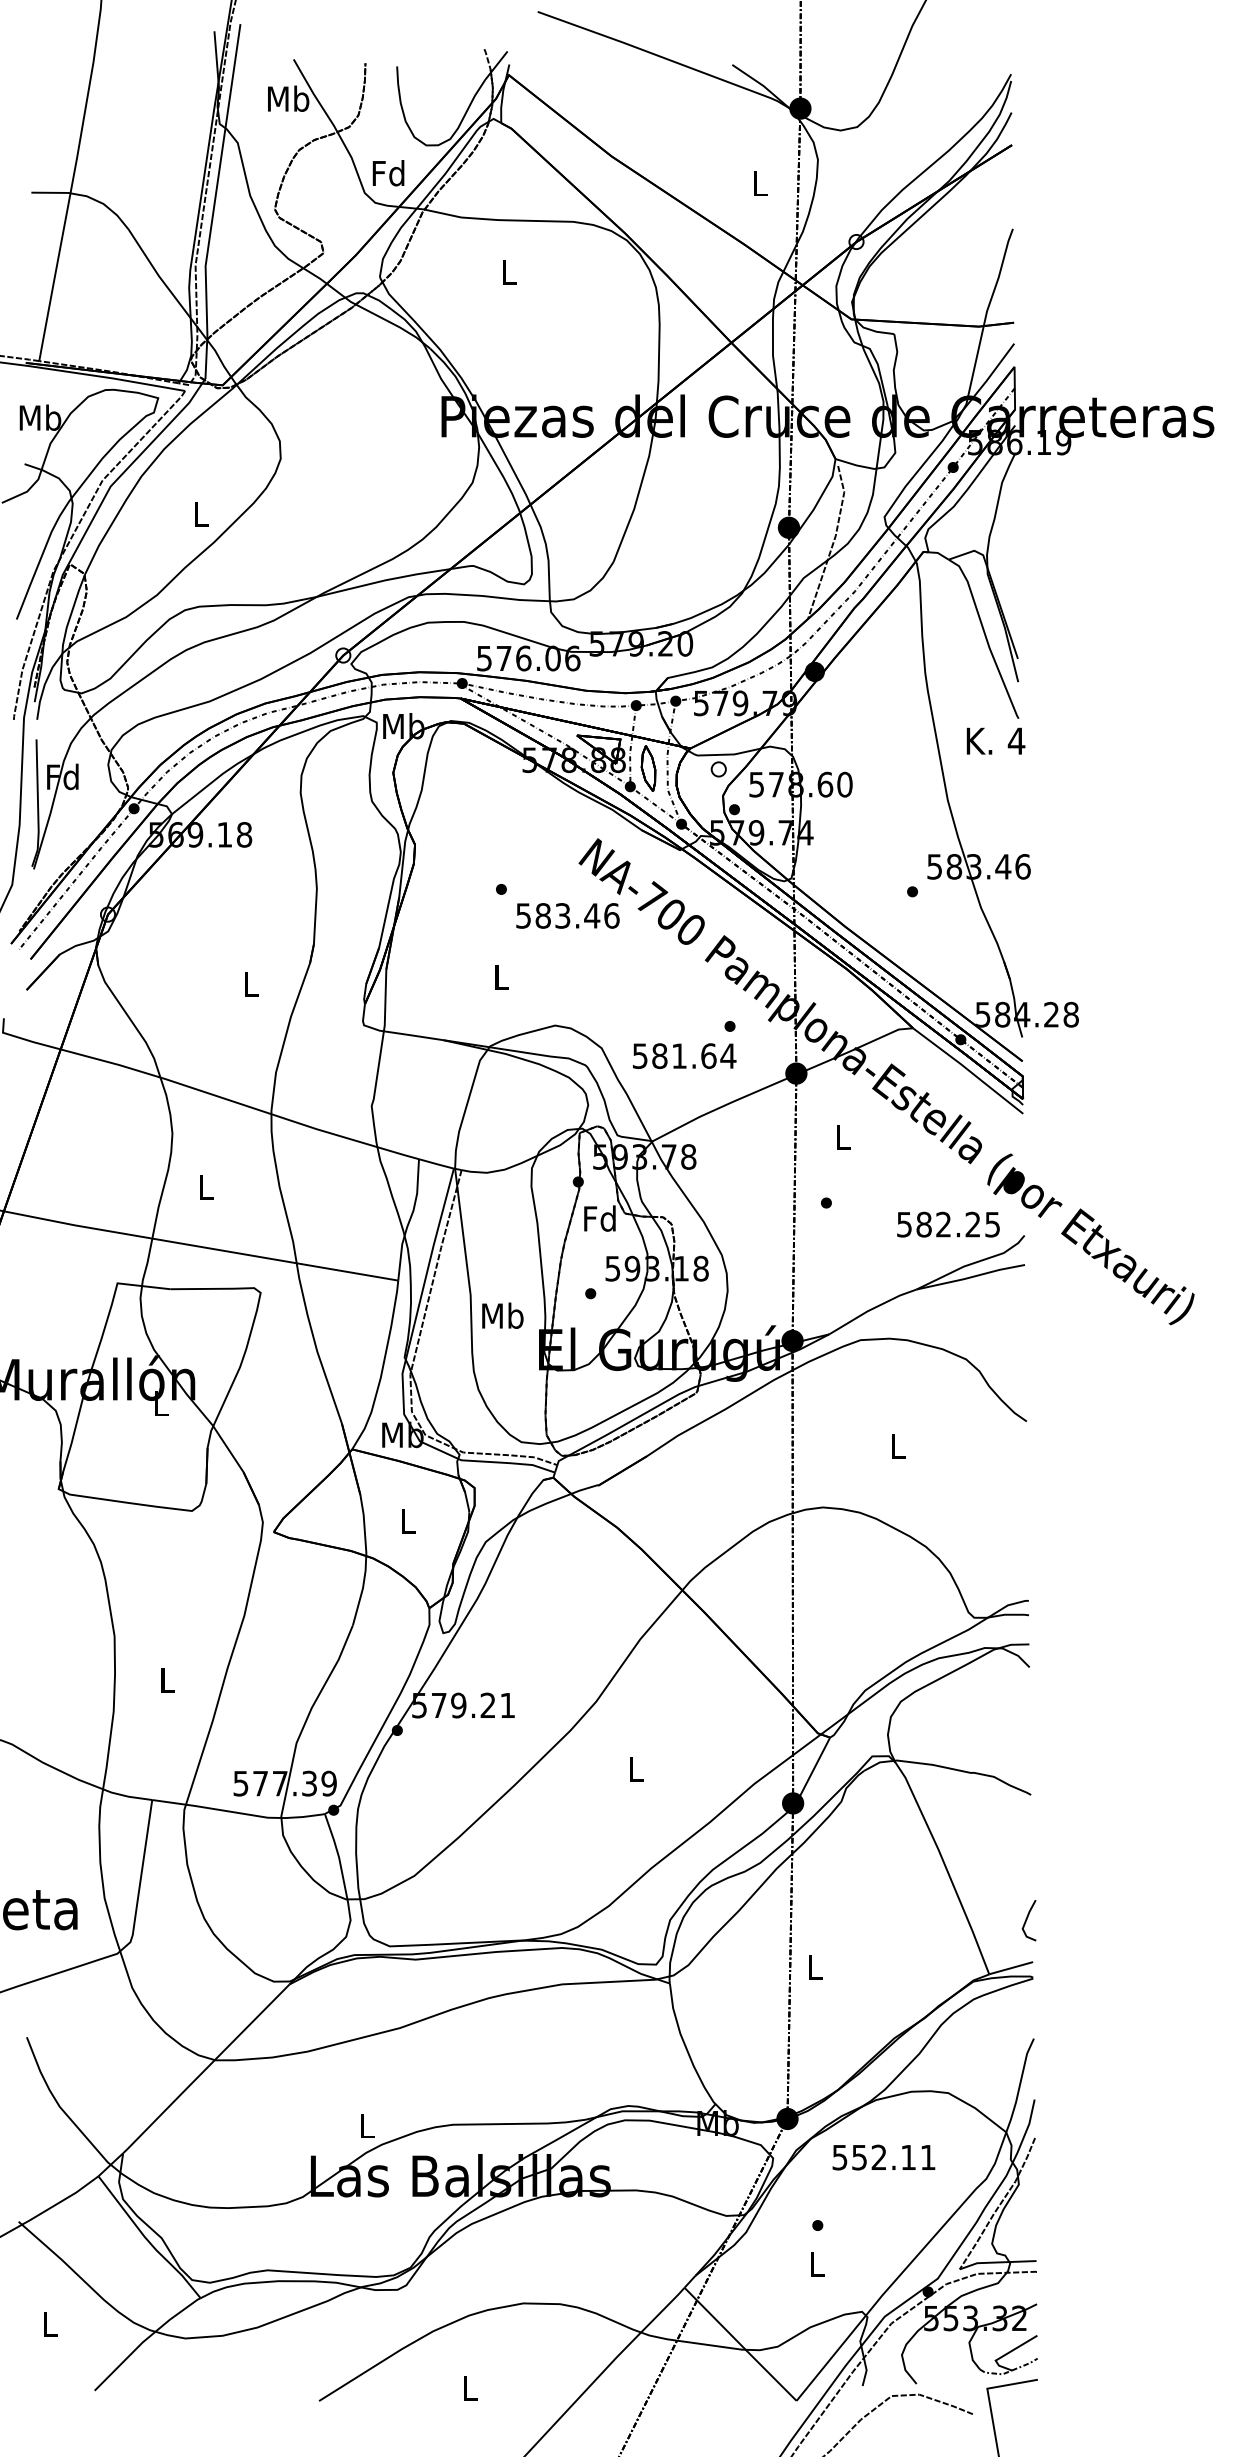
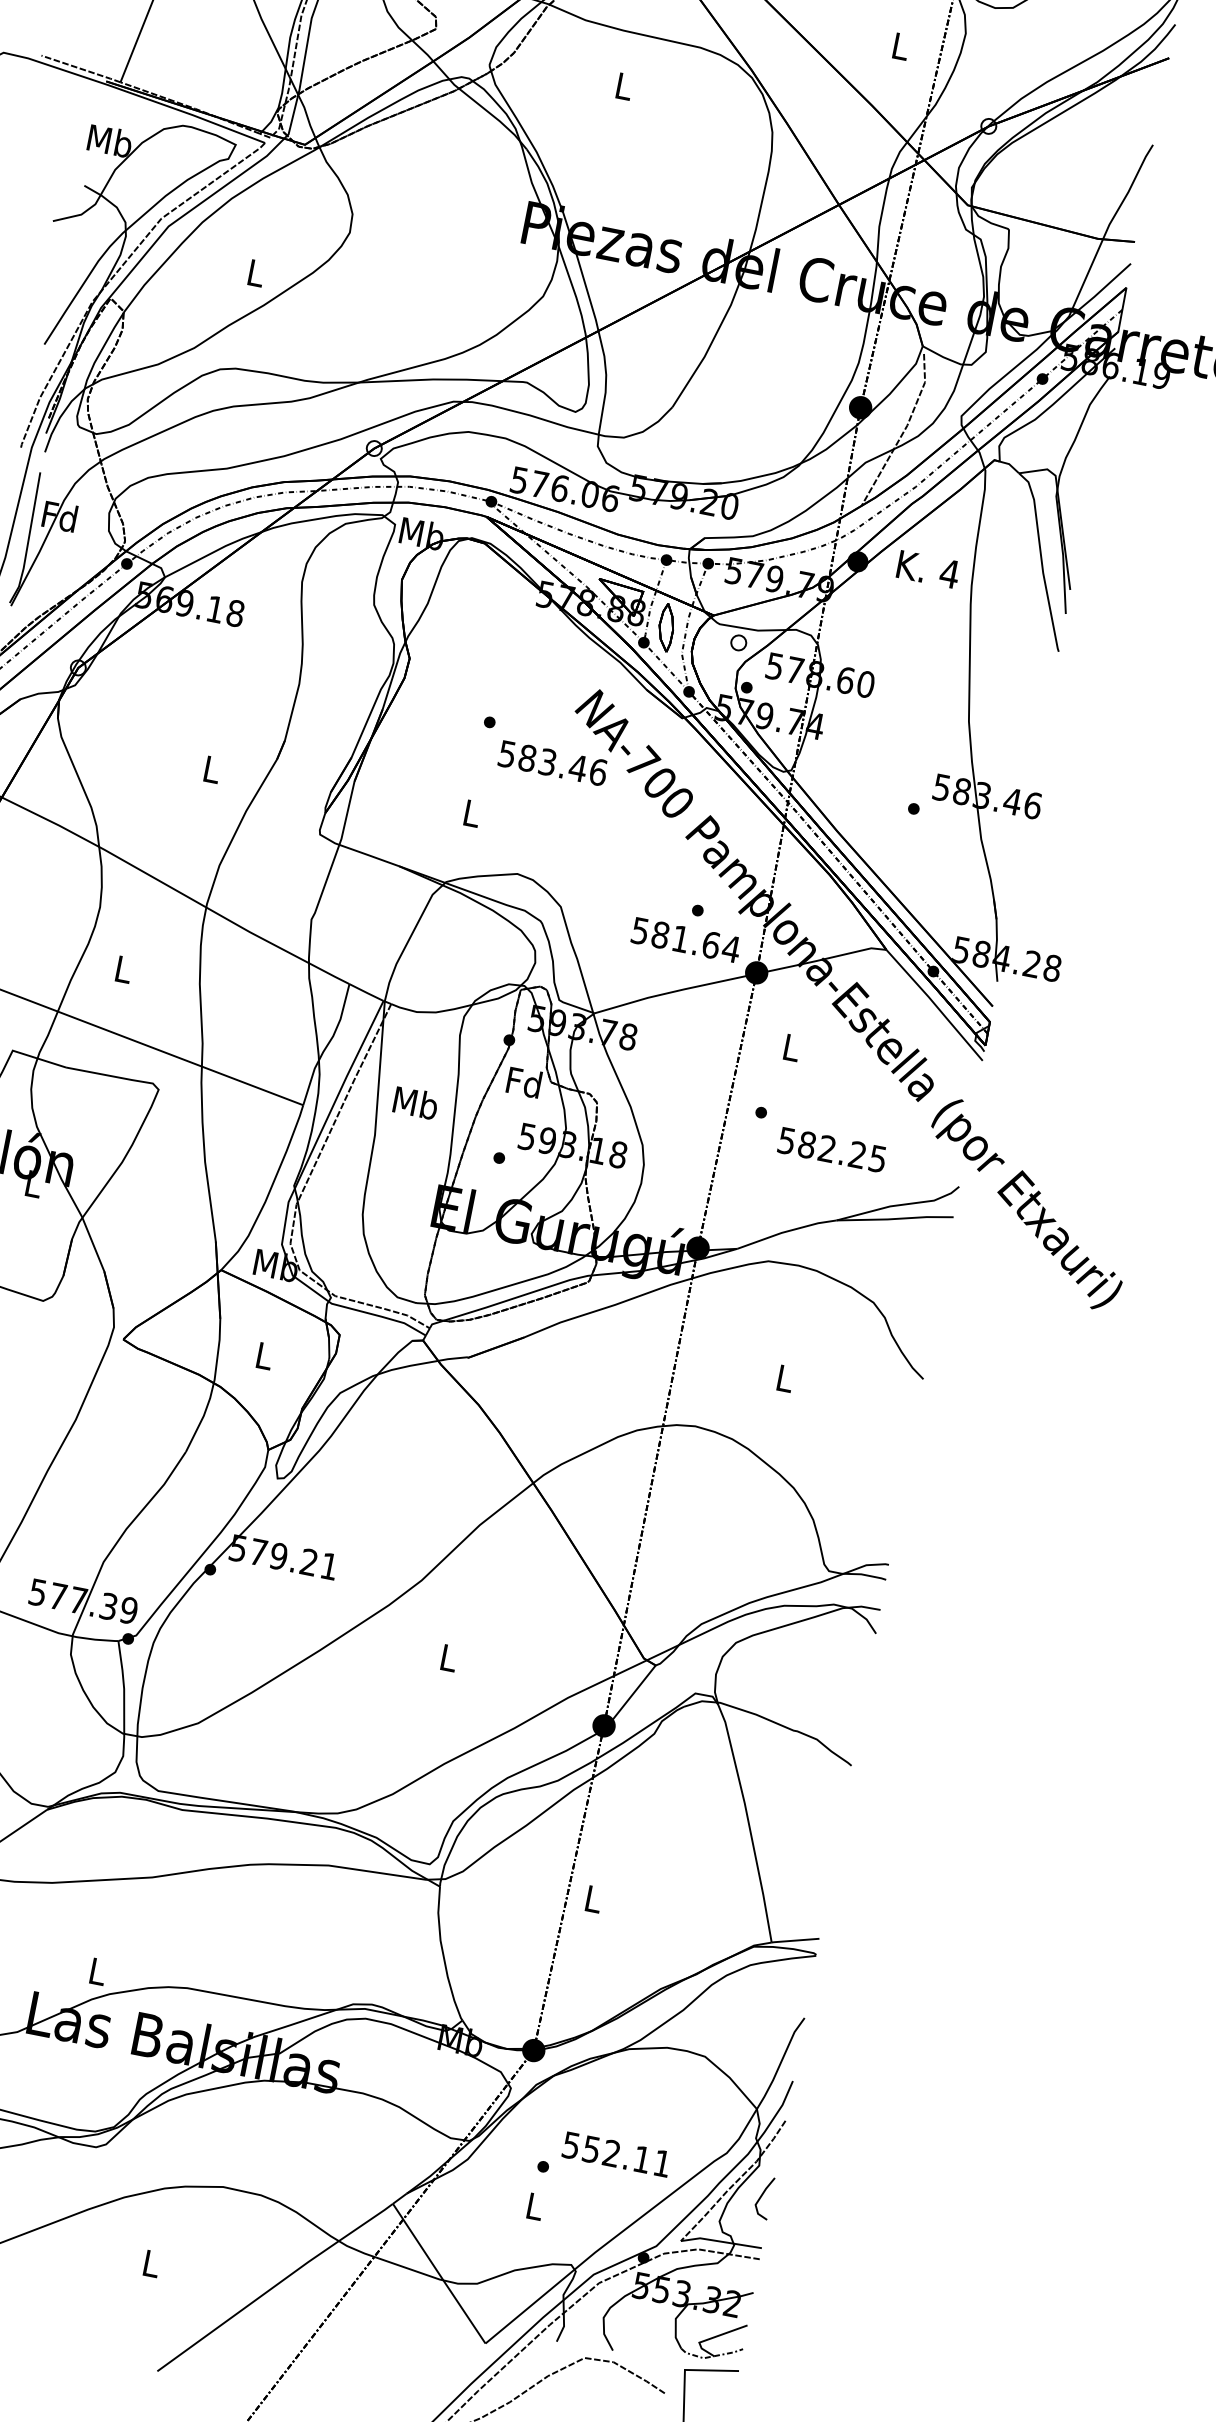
text: (995, 740) -> (928, 568), moved
text: (684, 1055) -> (686, 939), moved
text: (948, 1224) -> (832, 1149), moved
text: (502, 1315) -> (415, 1102), moved
line: (1027, 1919) -> (762, 2196), moved
text: (883, 2157) -> (616, 2154), moved

